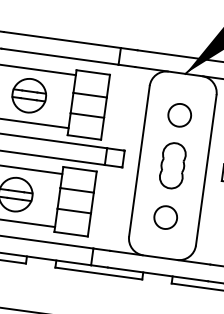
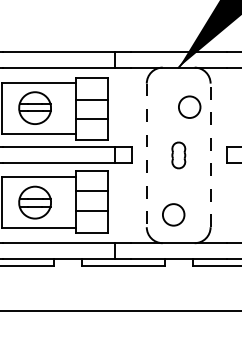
circle: (179, 114) -> (189, 106), moved
line: (139, 161) -> (146, 155), solid -> dashed
part: (172, 165) -> (178, 155), size x0.6
line: (206, 170) -> (210, 155), solid -> dashed
circle: (165, 217) -> (173, 214), moved

